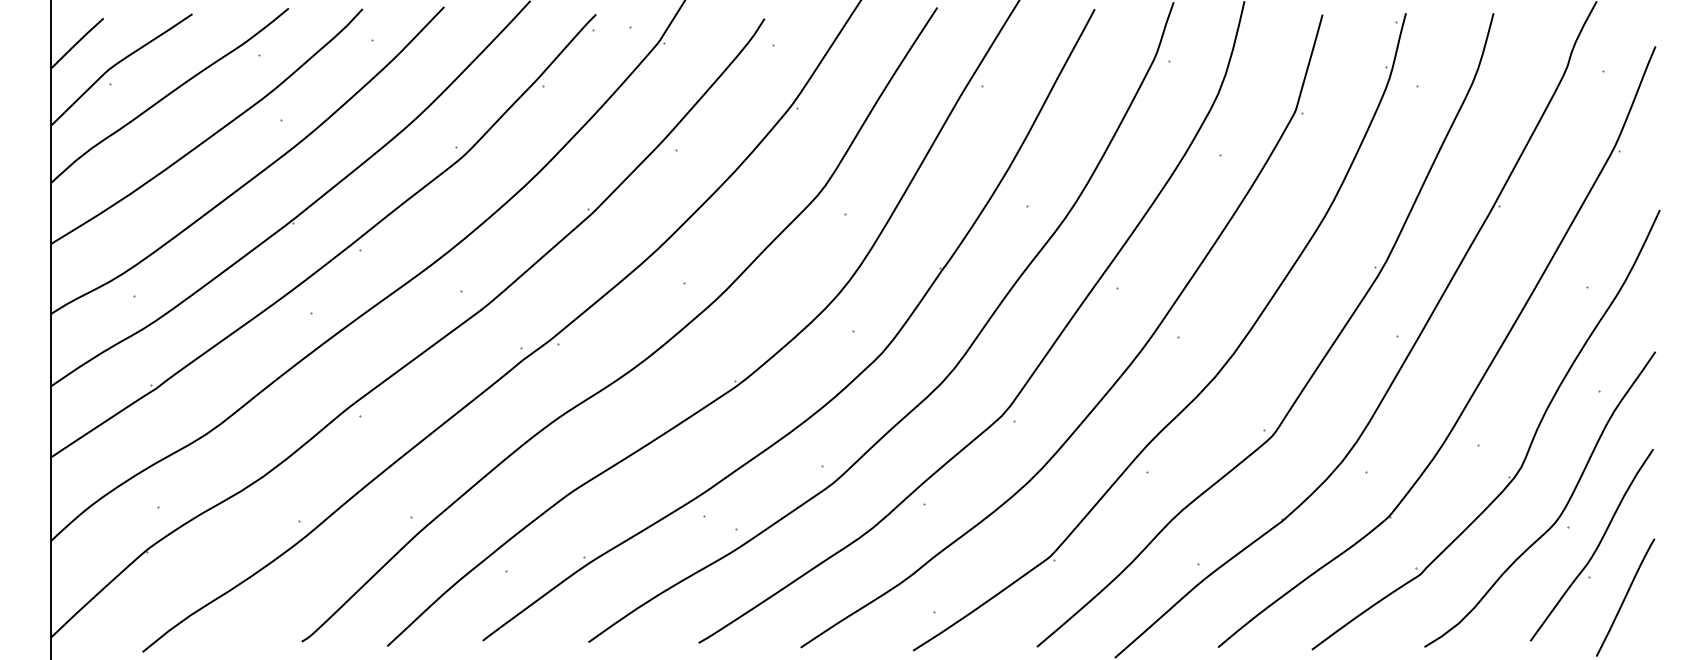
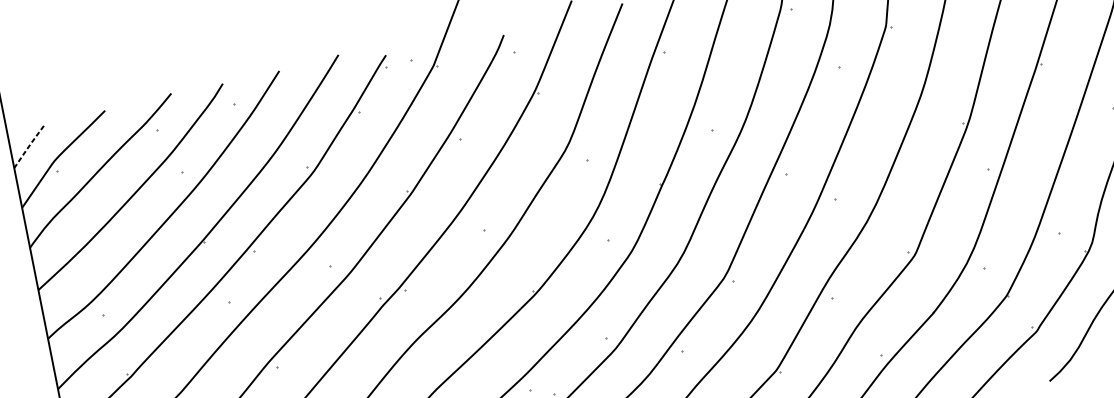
line: (76, 43) -> (28, 147), solid -> dashed

